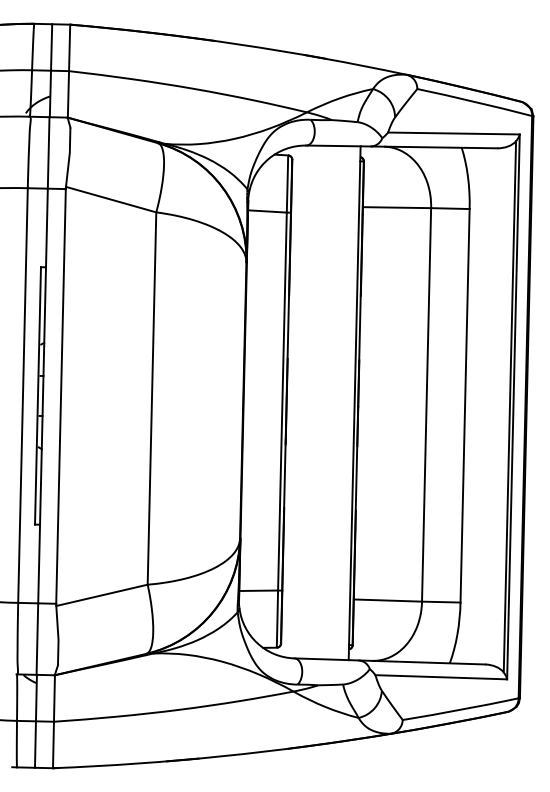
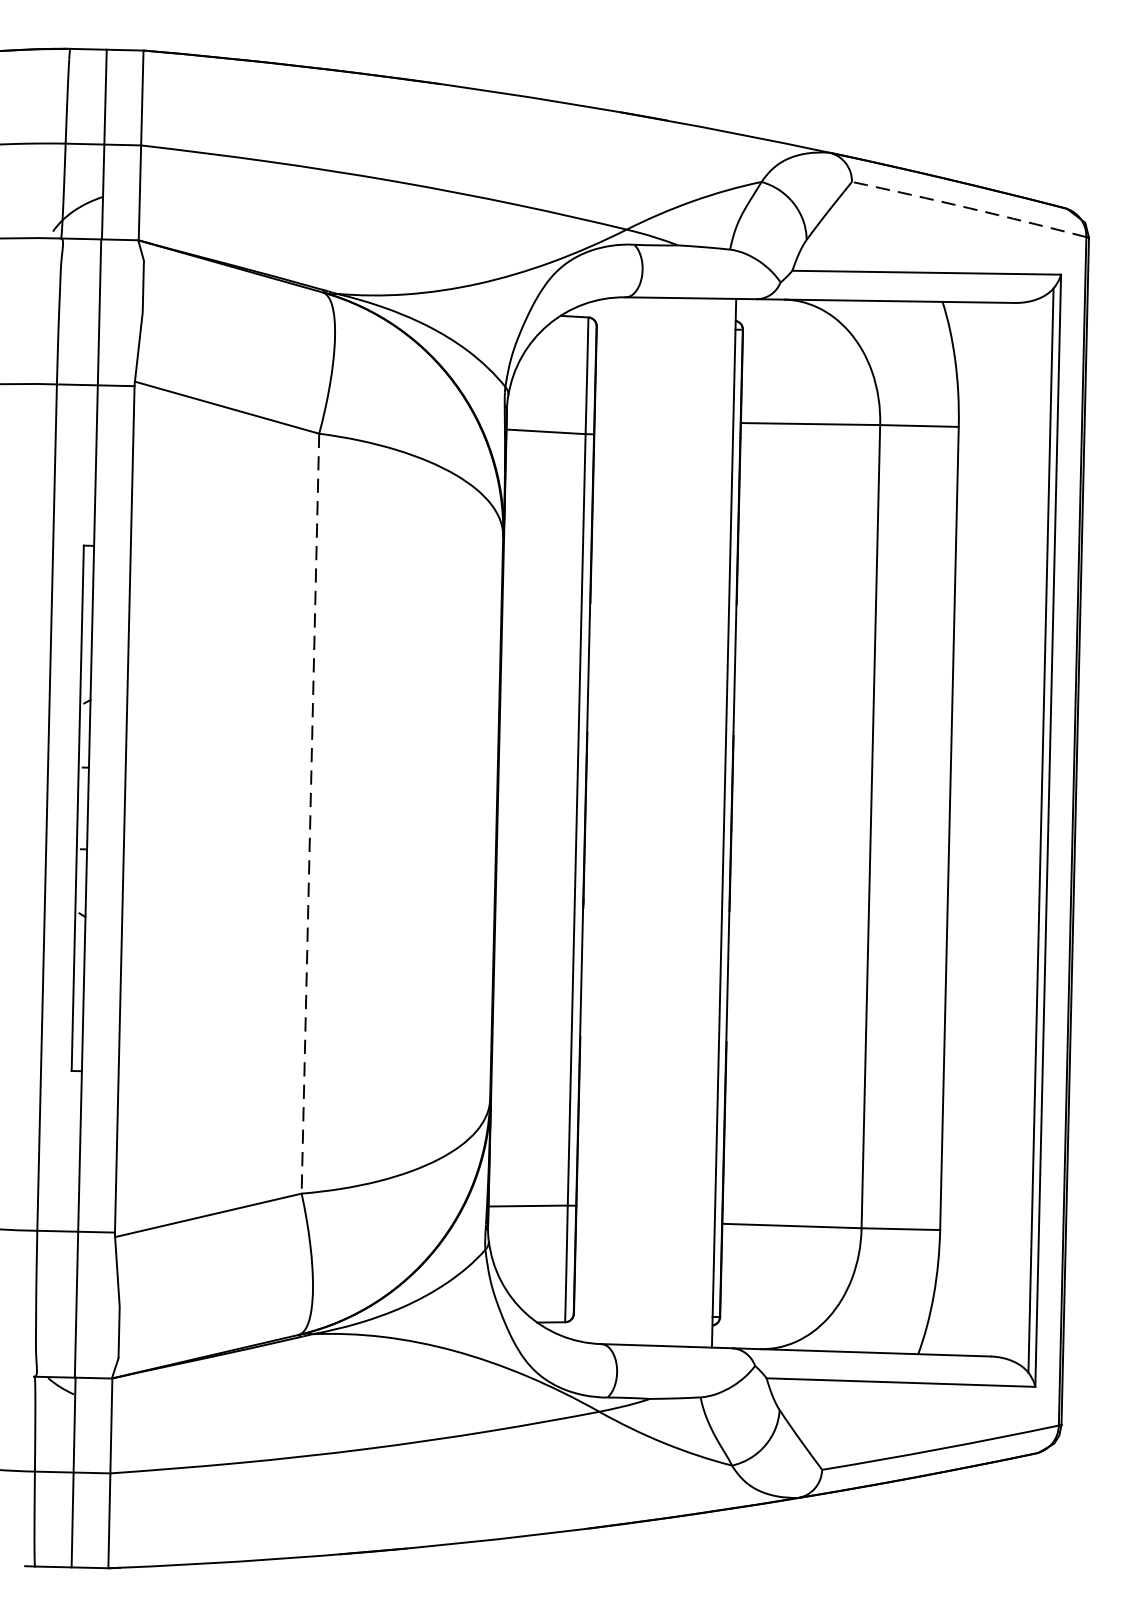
arc: (474, 101) -> (968, 207), solid -> dashed
line: (151, 399) -> (309, 815), solid -> dashed

